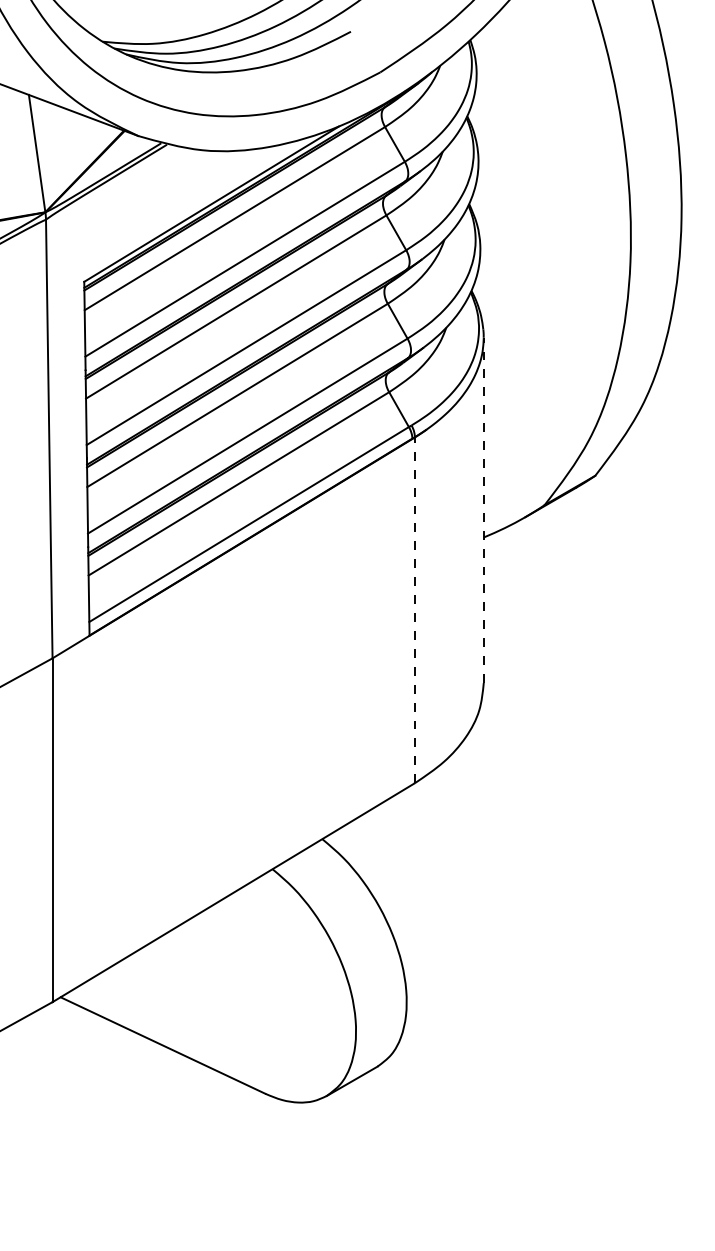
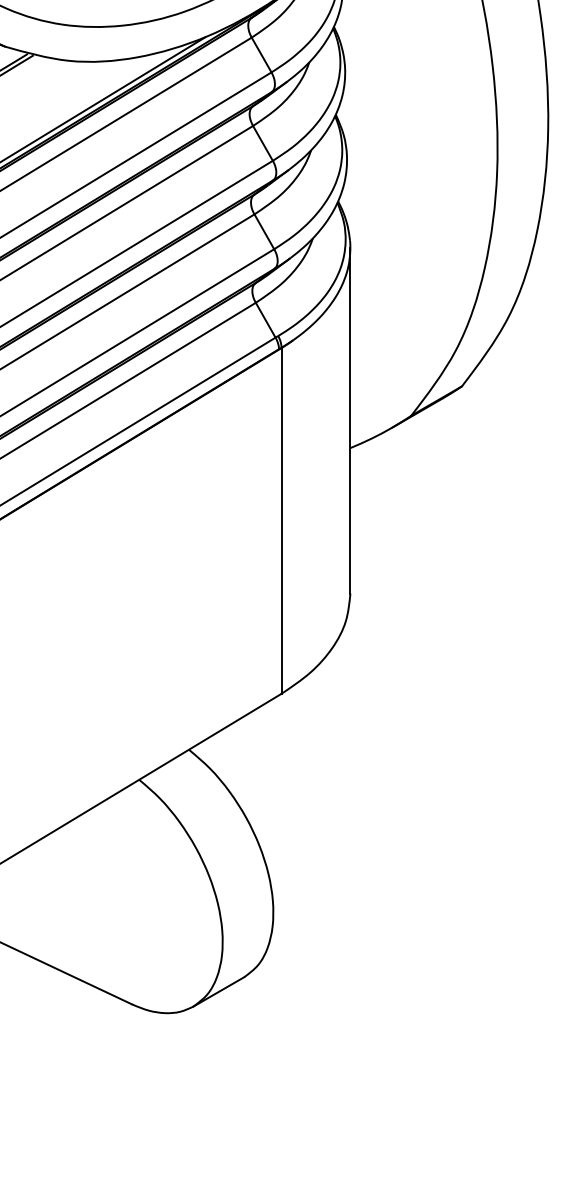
line: (483, 510) -> (350, 421), dashed -> solid
line: (414, 610) -> (281, 521), dashed -> solid

